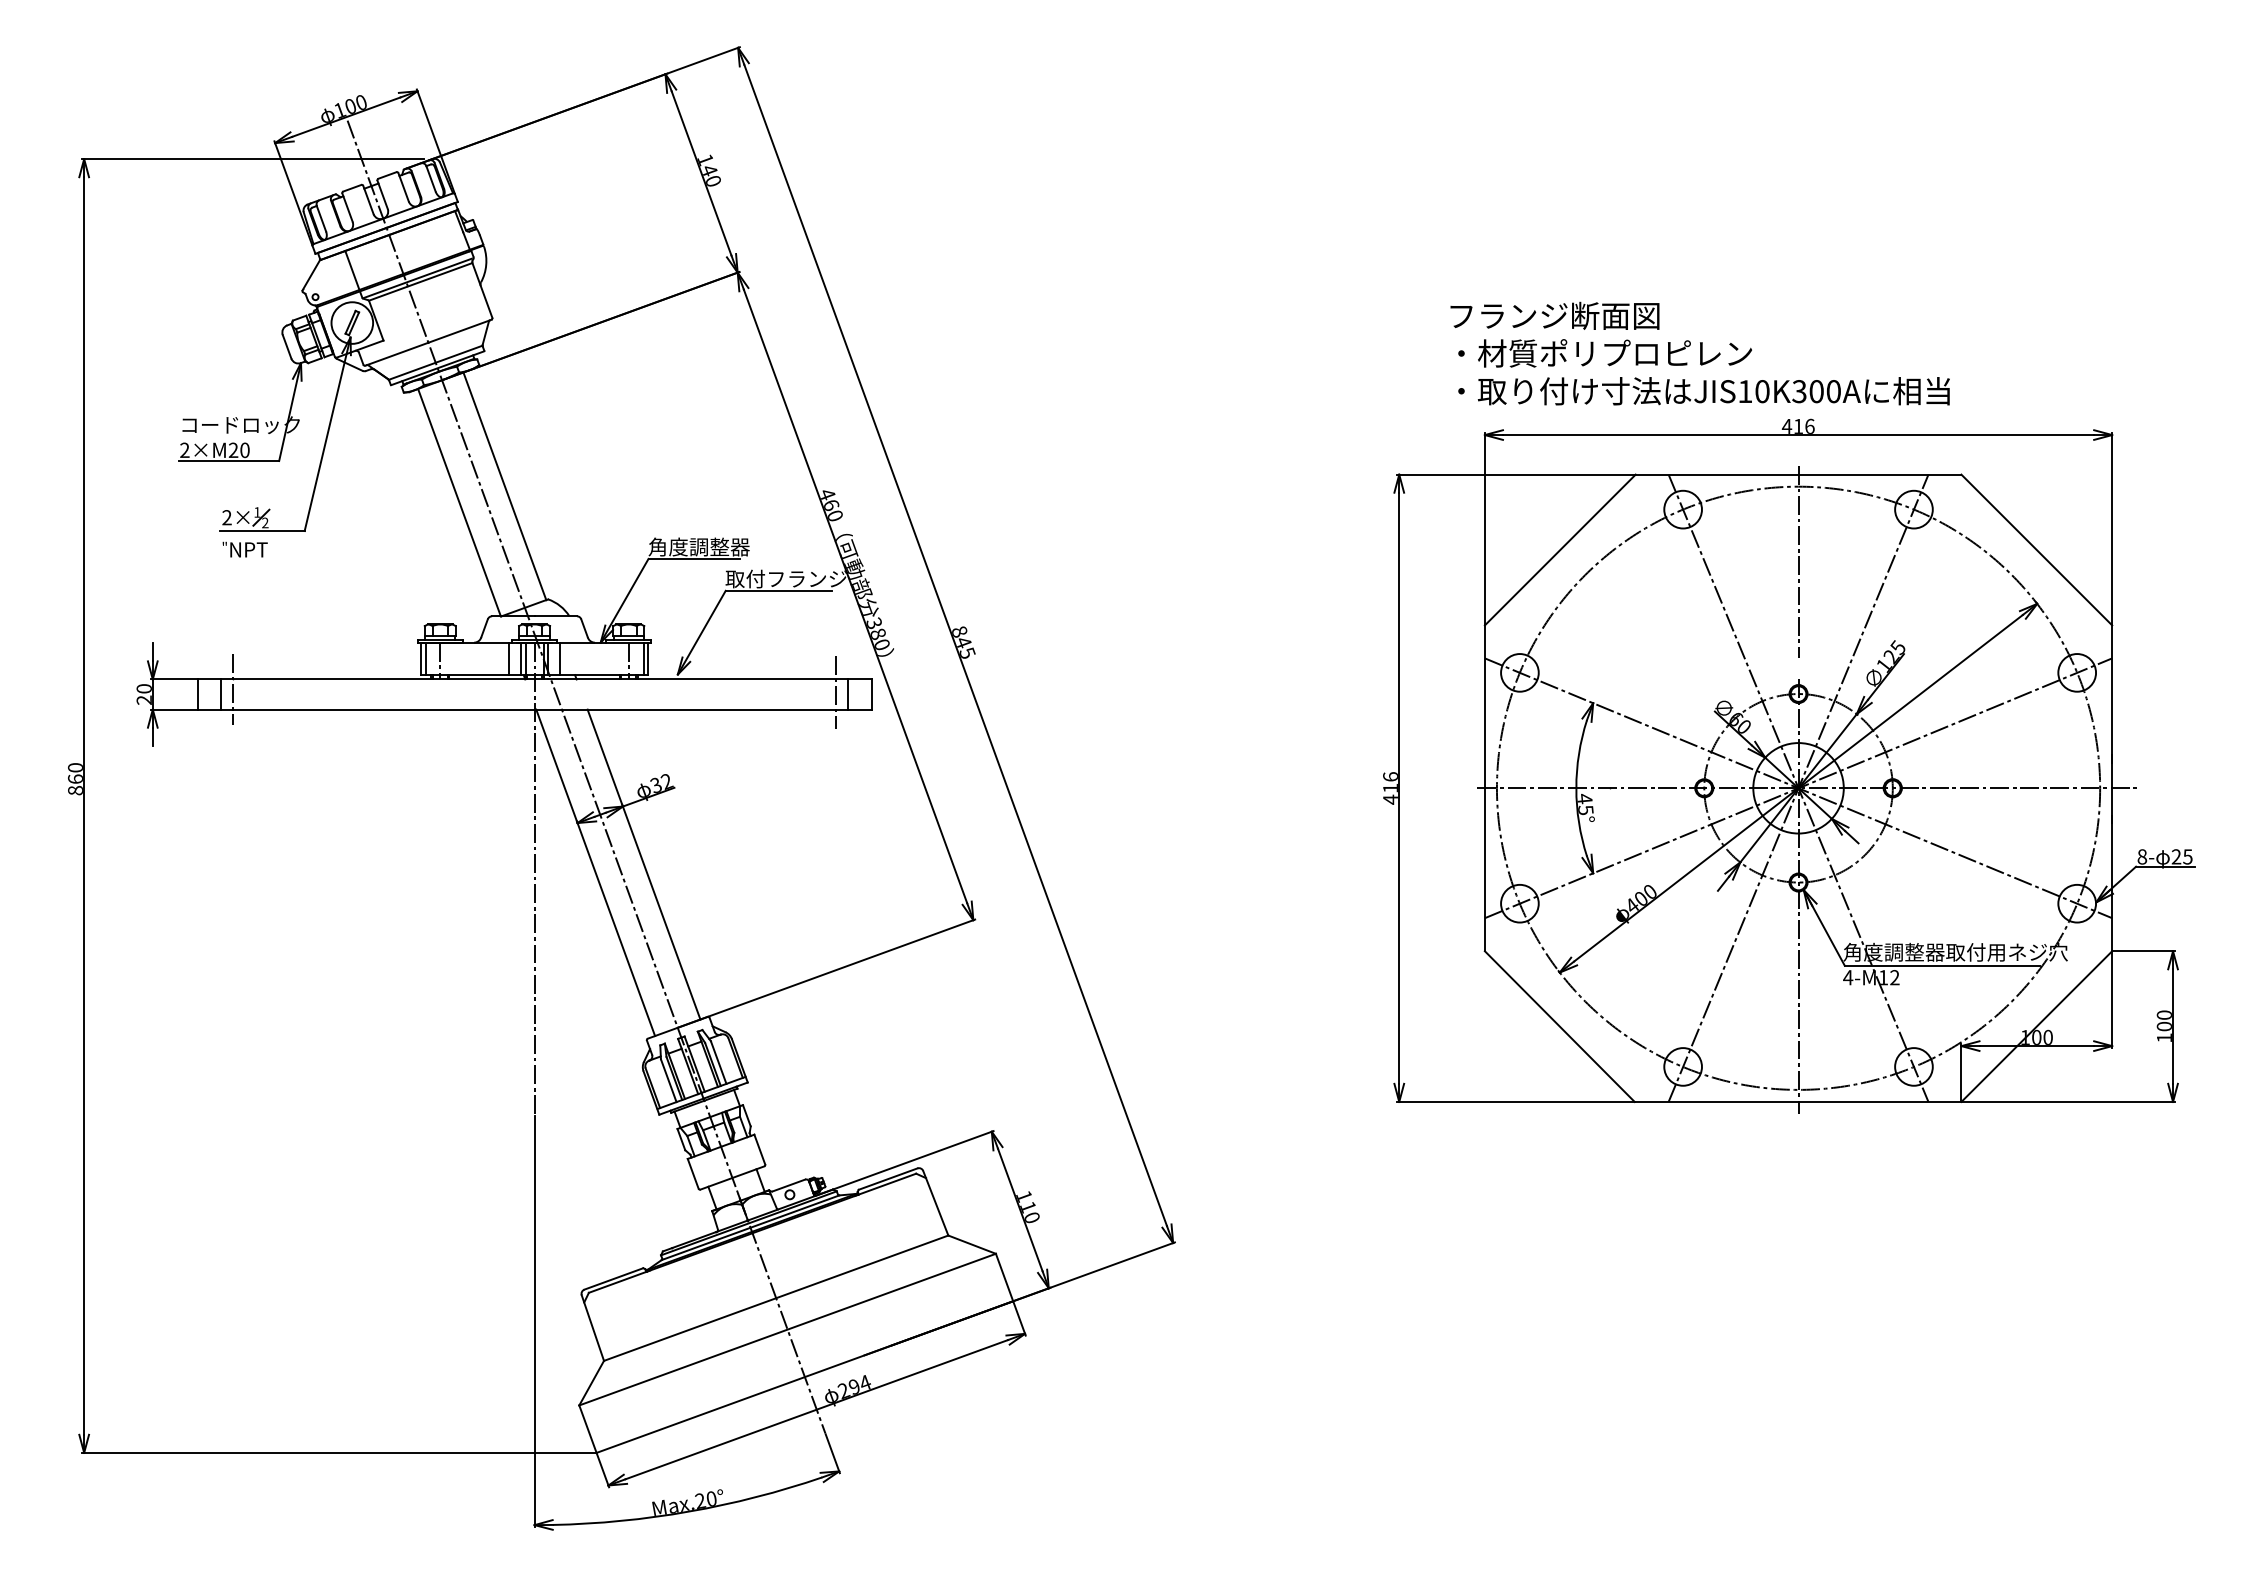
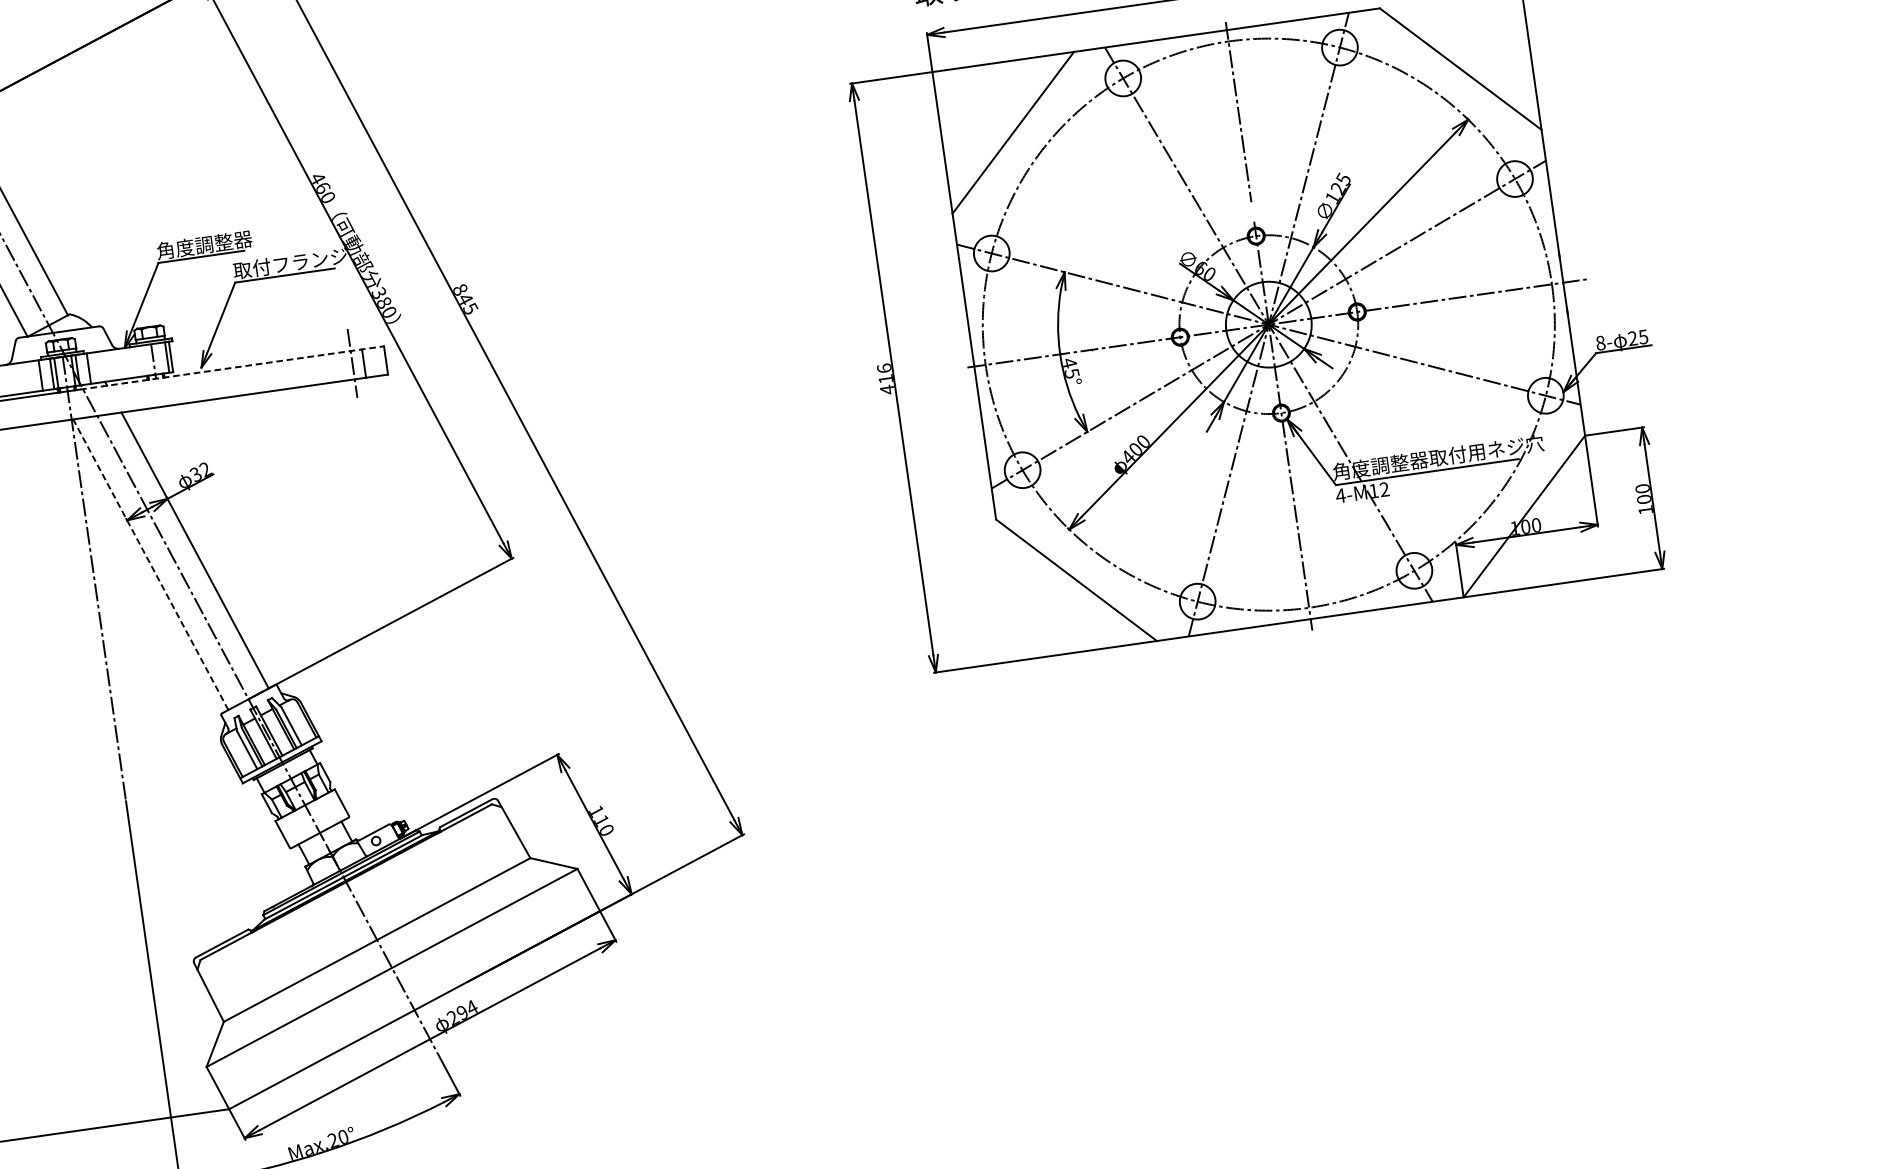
line: (709, 679) -> (231, 368), solid -> dashed
line: (595, 872) -> (150, 564), solid -> dashed

